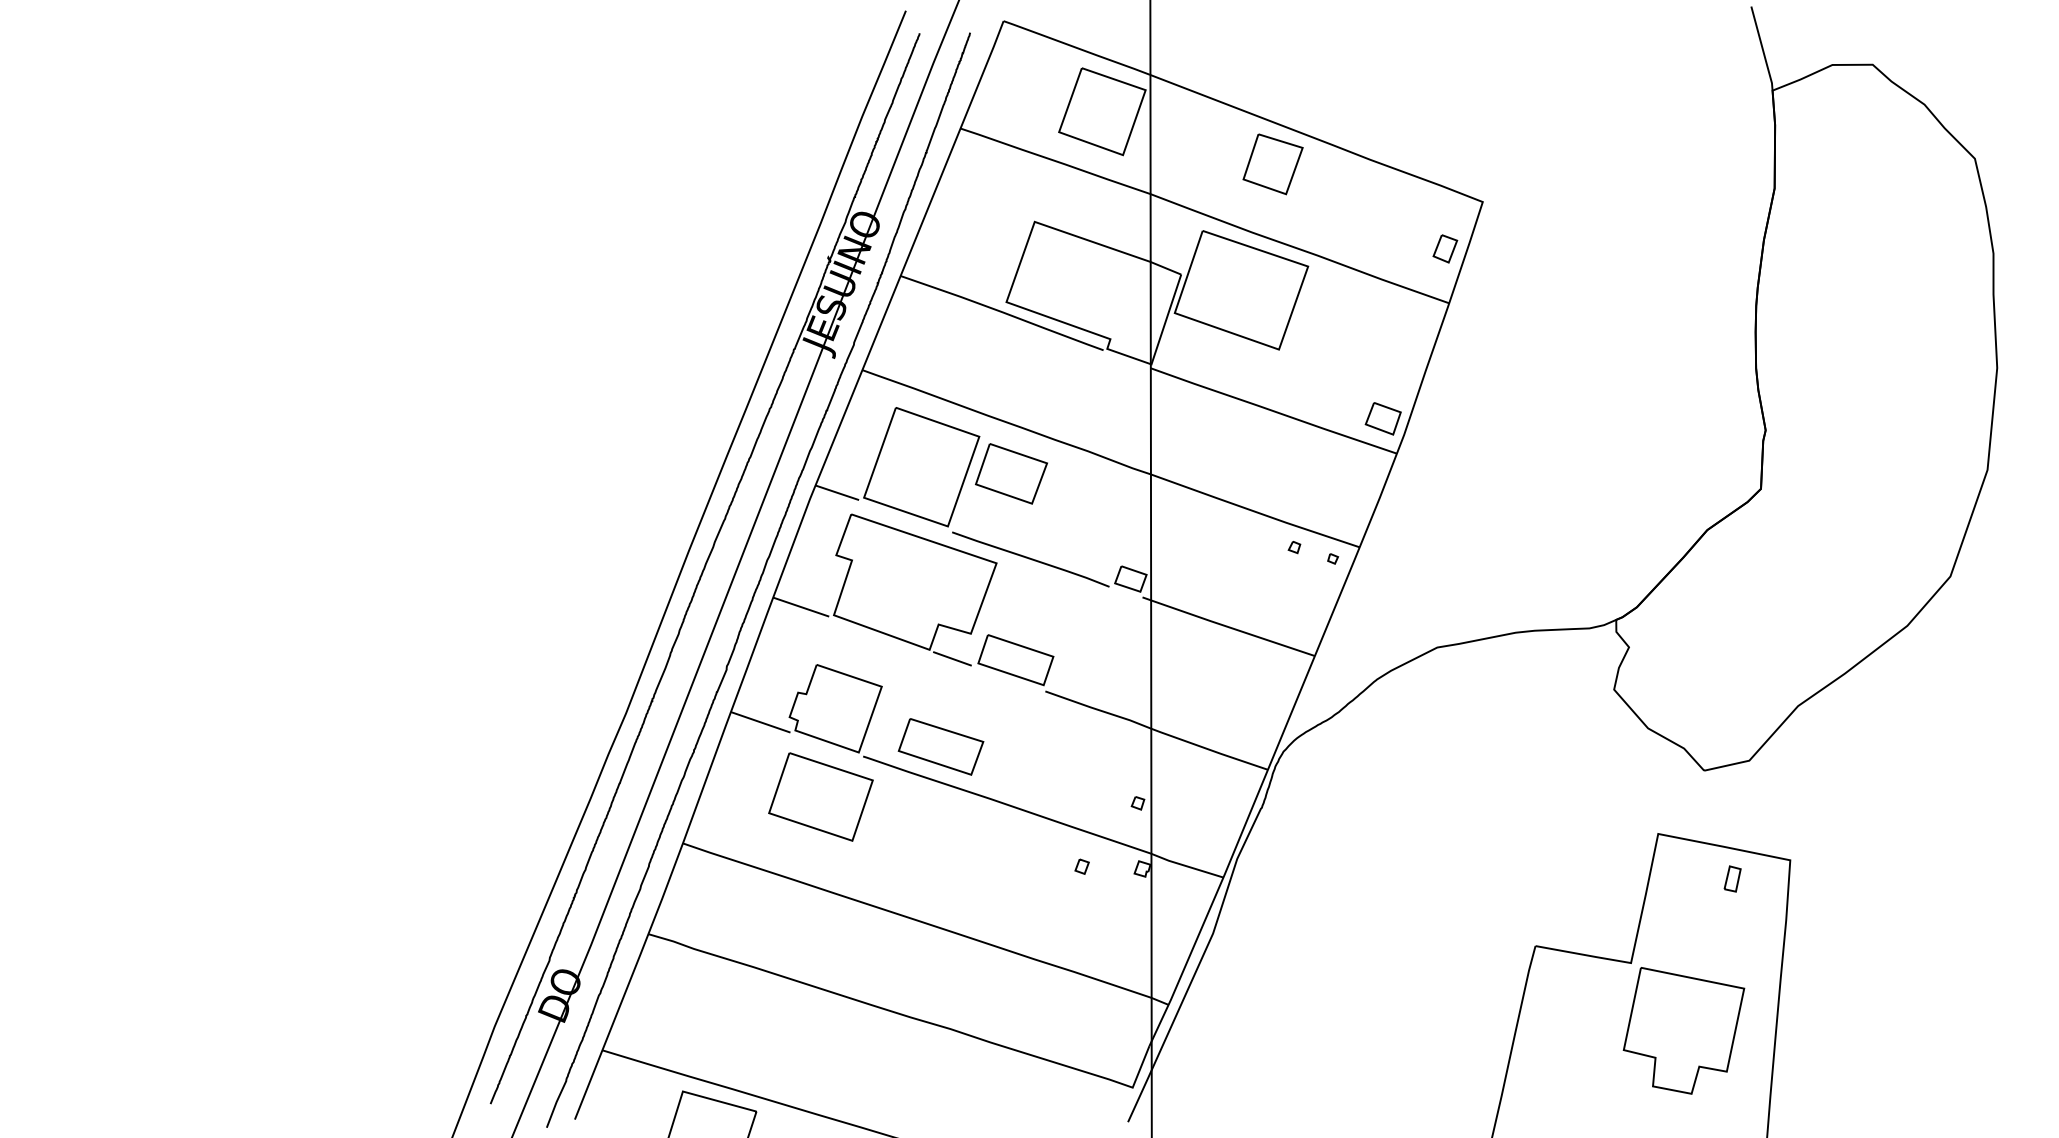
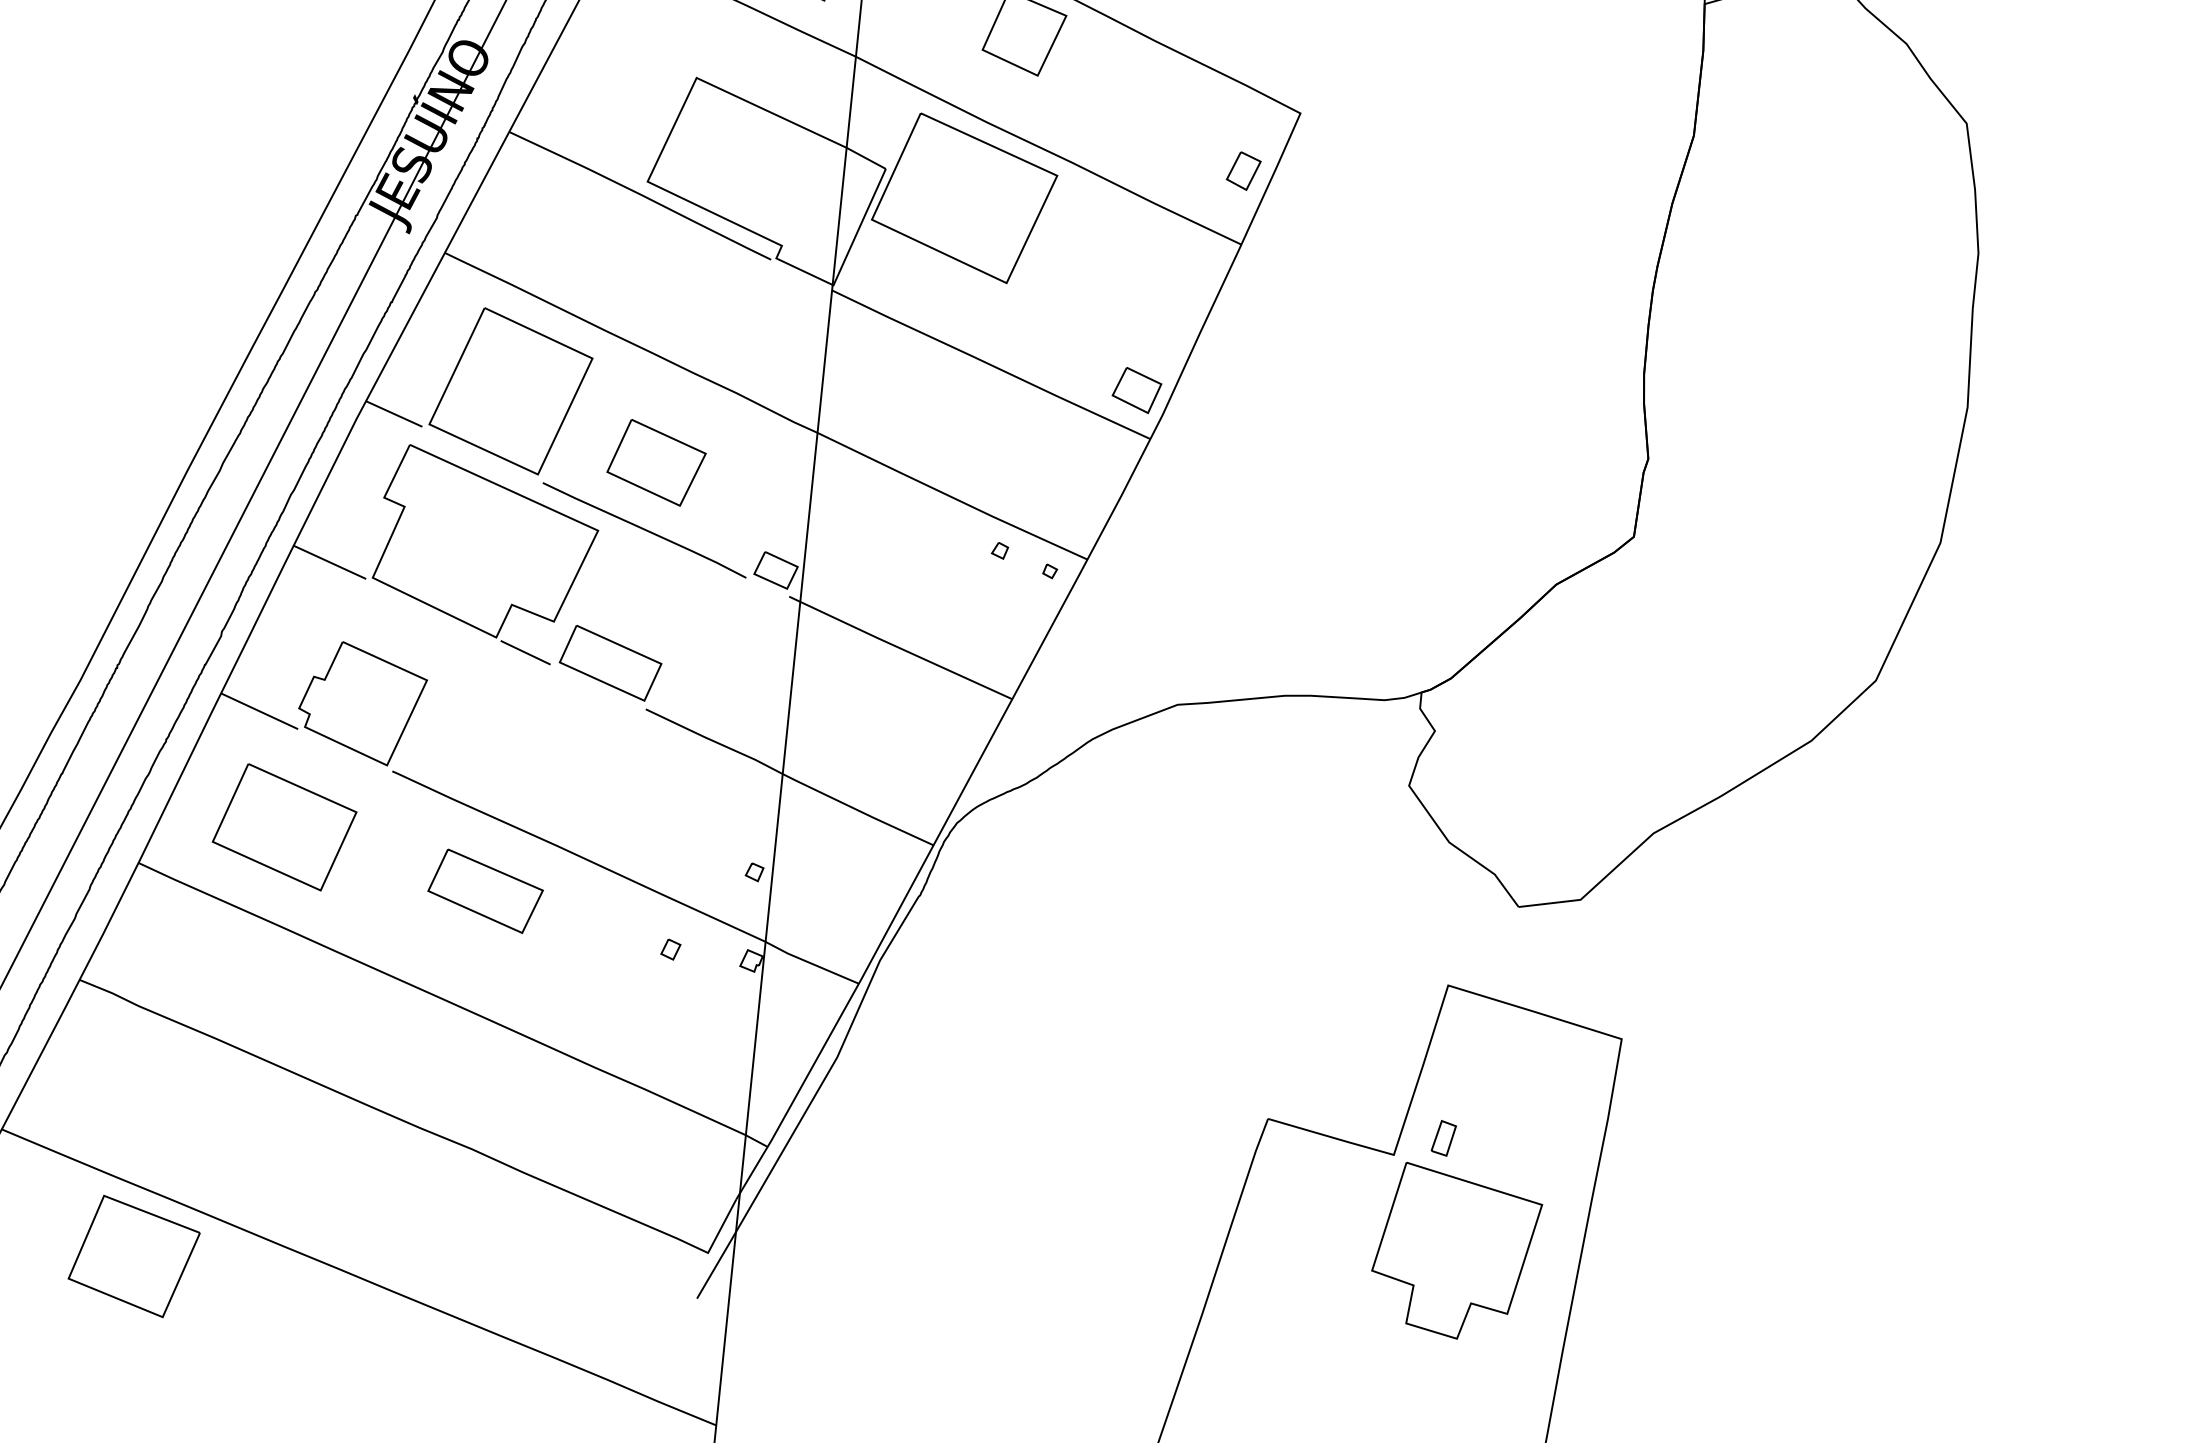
part: (1011, 473) -> (656, 462), moved
part: (940, 746) -> (484, 890), moved
part: (820, 796) -> (284, 826), moved
part: (1732, 878) -> (1443, 1137), moved

